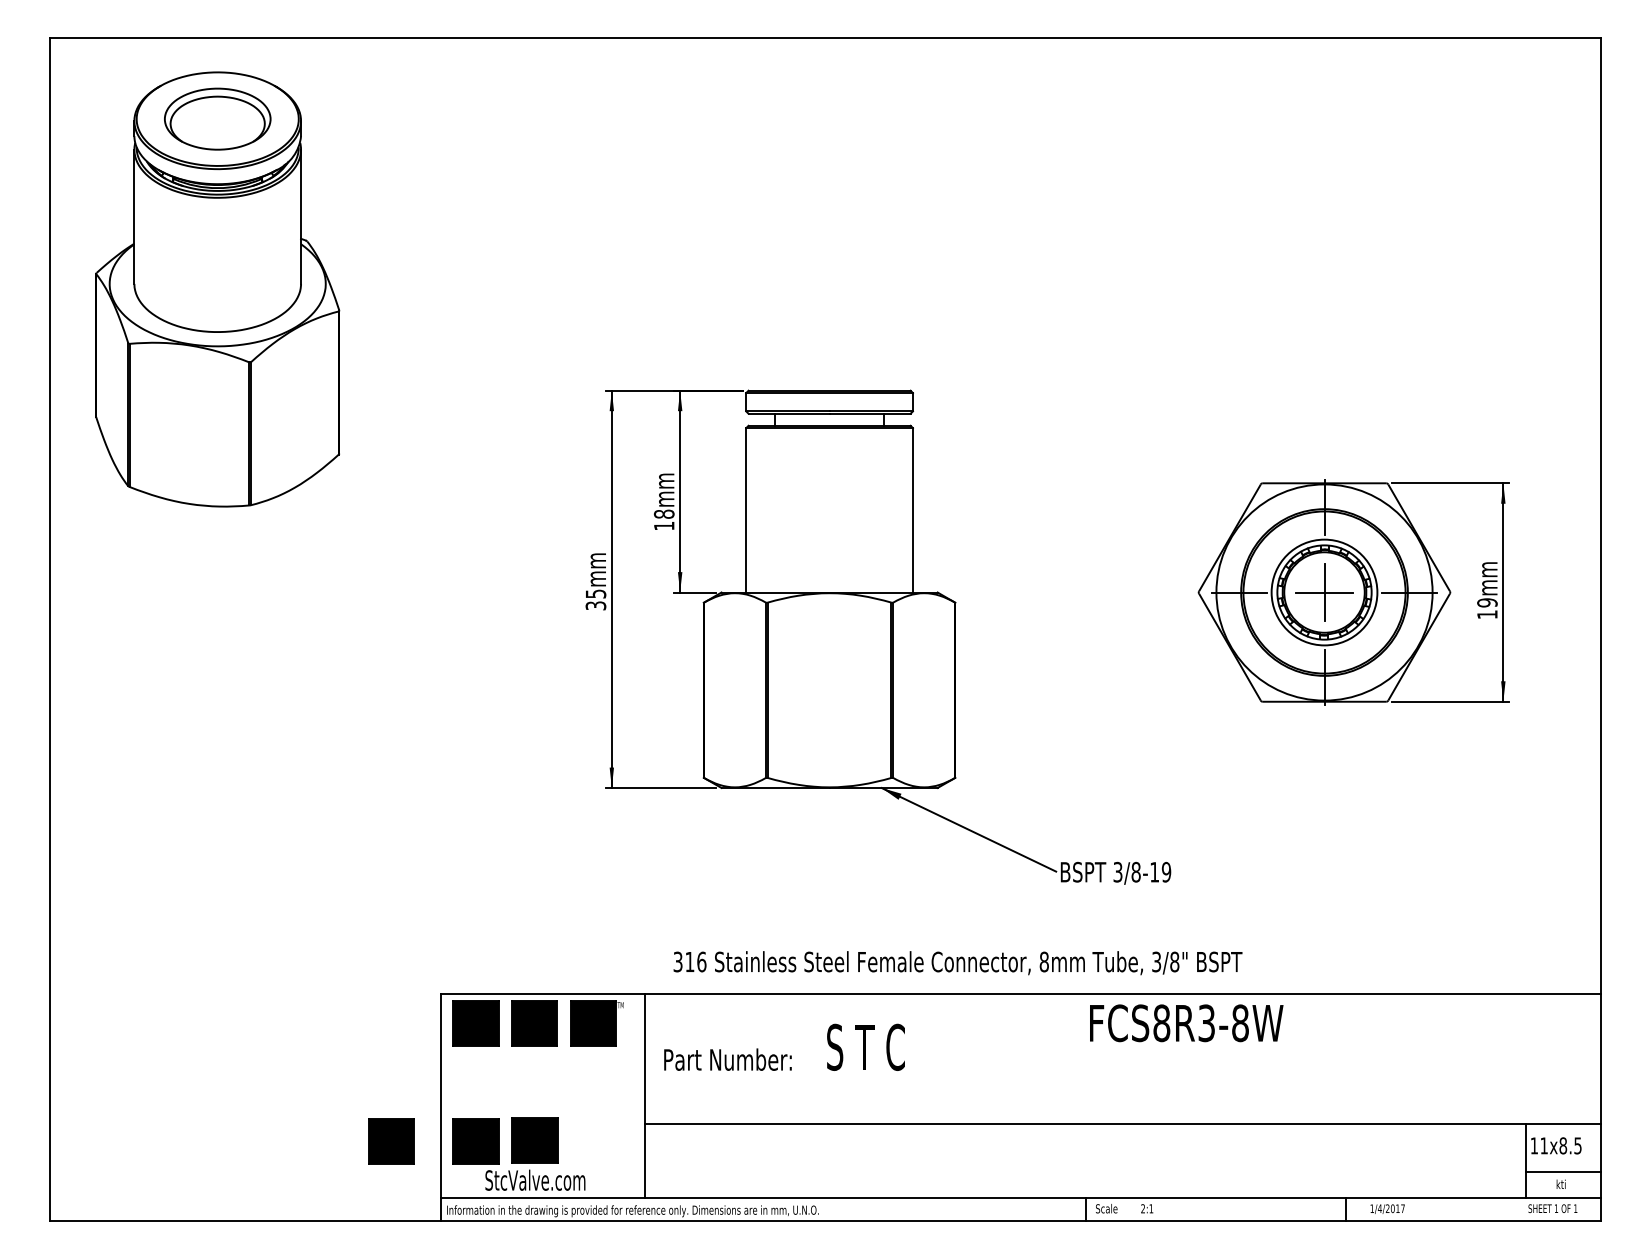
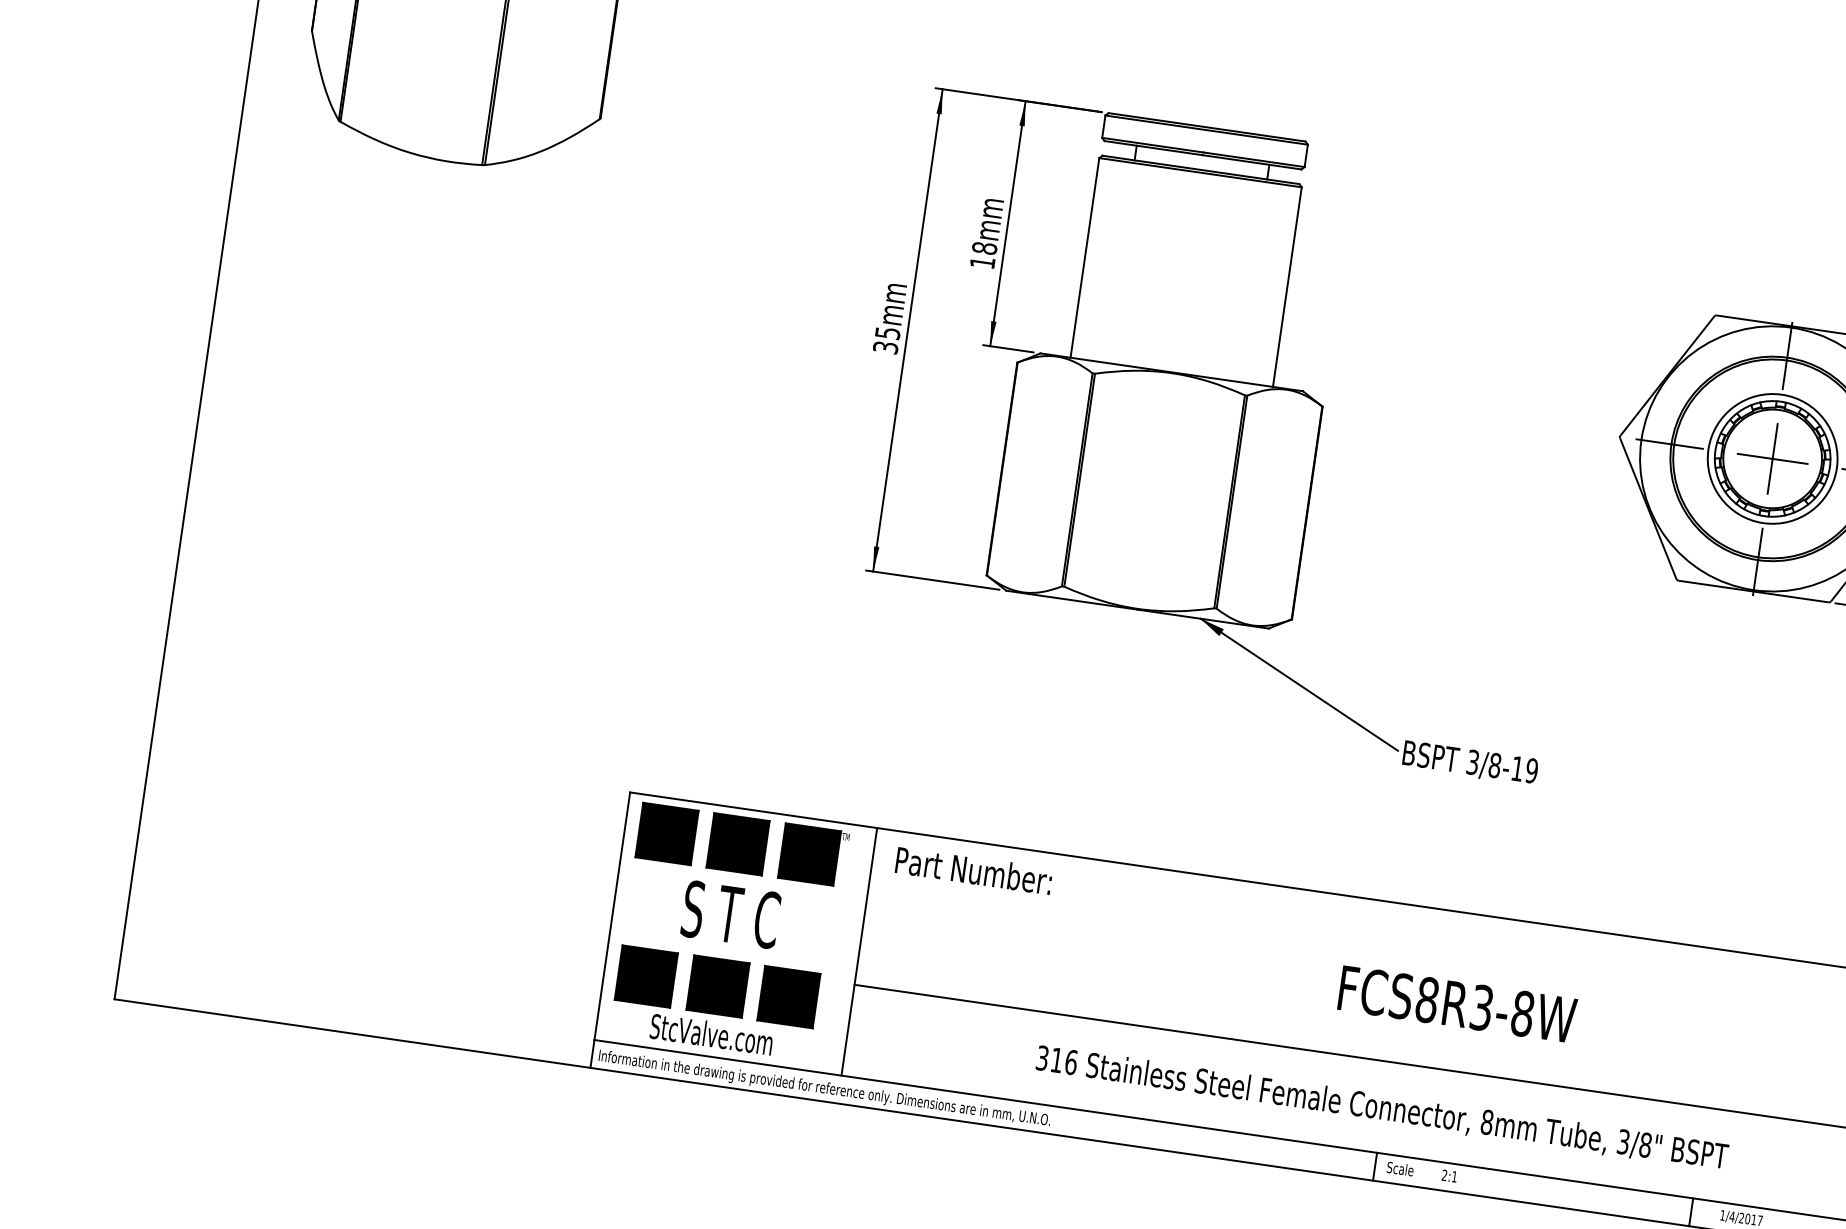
text: (957, 963) -> (1381, 1108), moved
text: (1186, 1023) -> (1457, 1004), moved
text: (865, 1046) -> (730, 913), moved
text: (727, 1059) -> (973, 870), moved
part: (391, 1141) -> (789, 997), moved

